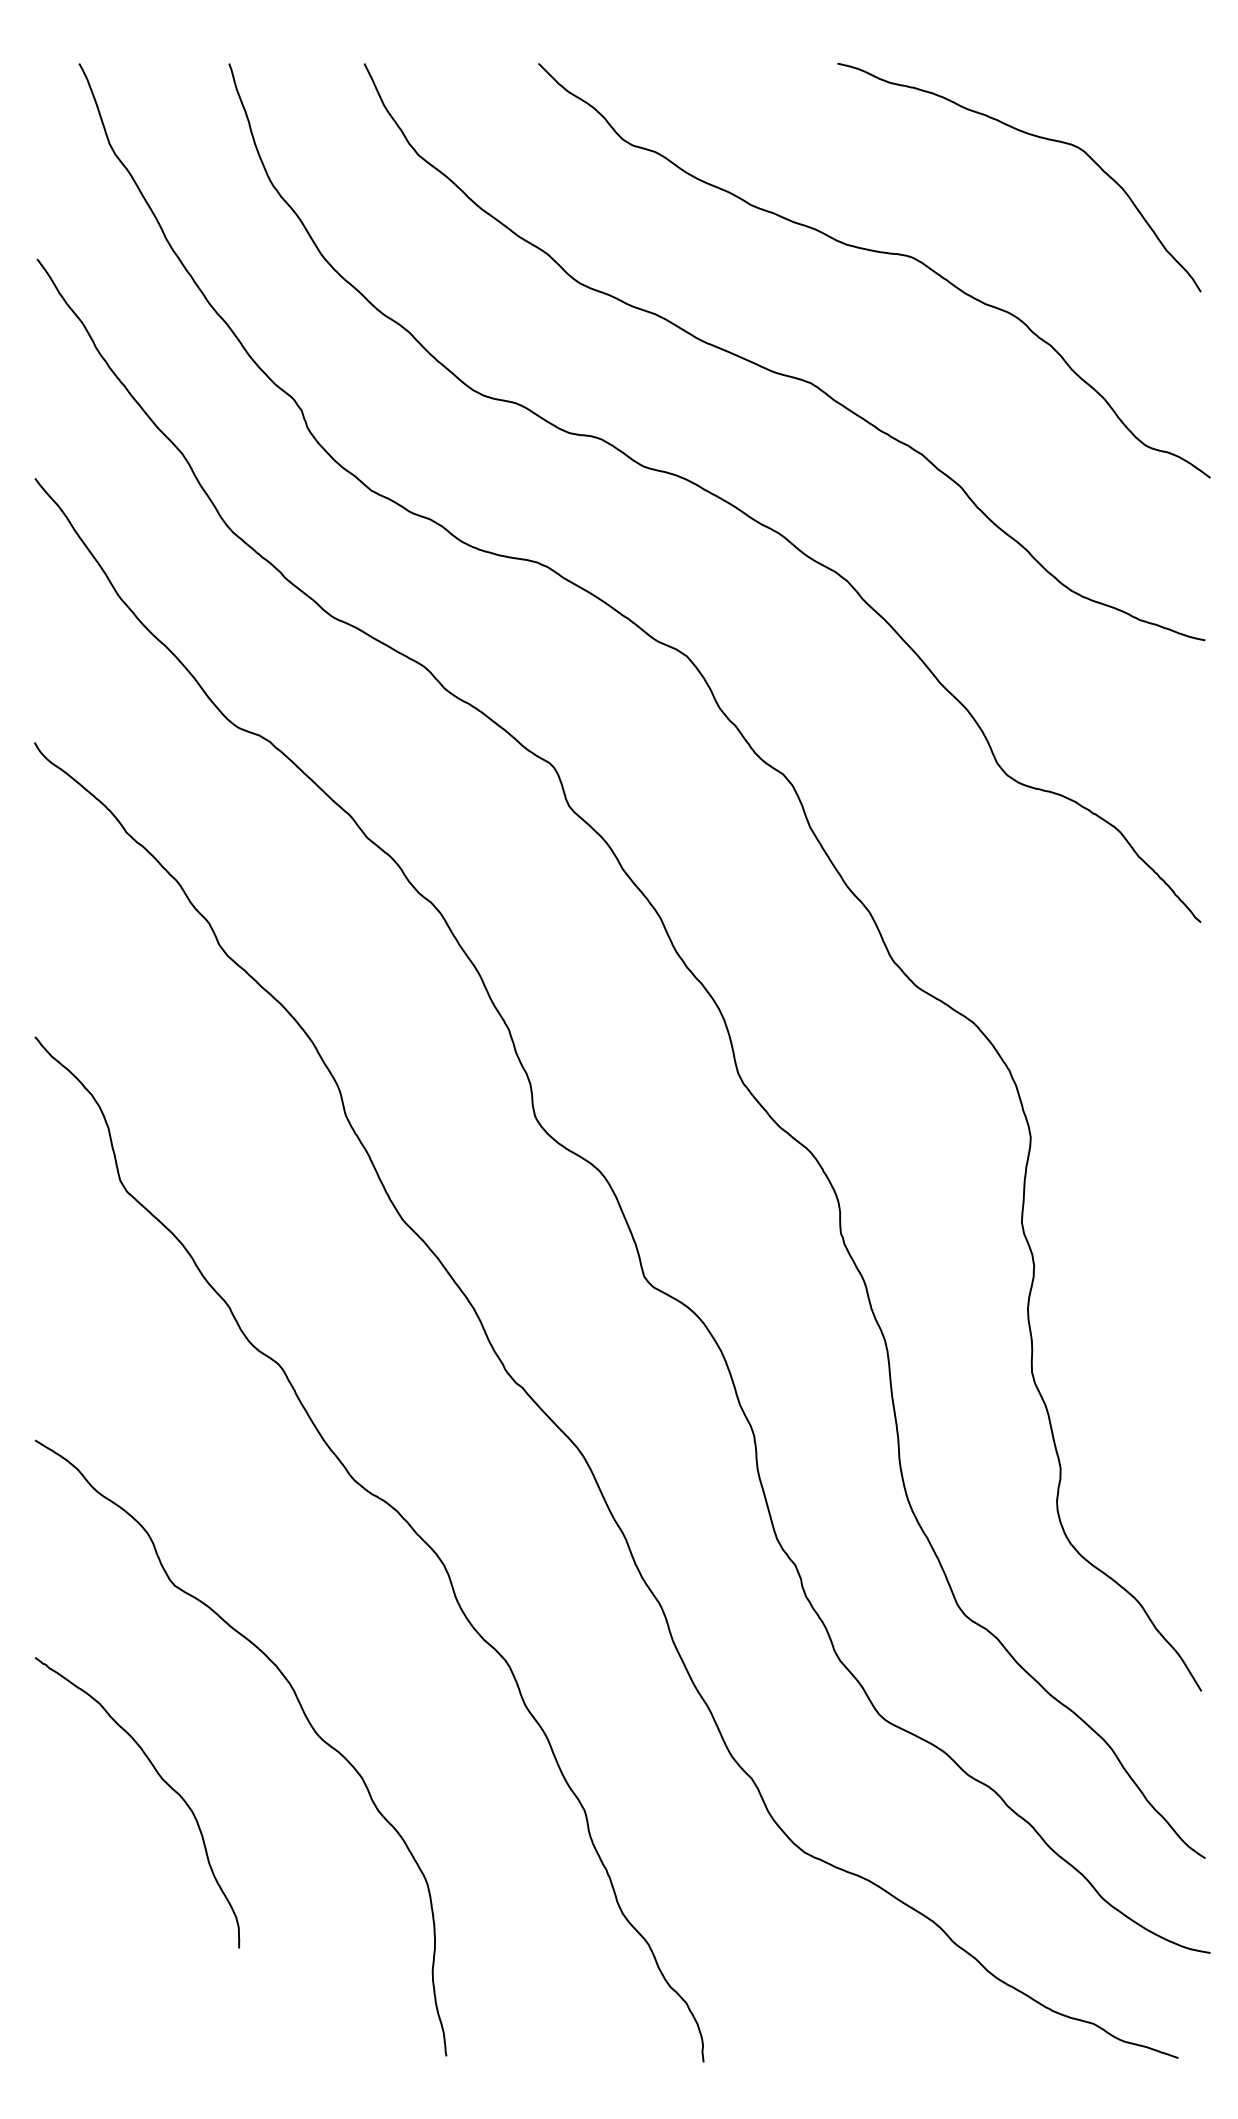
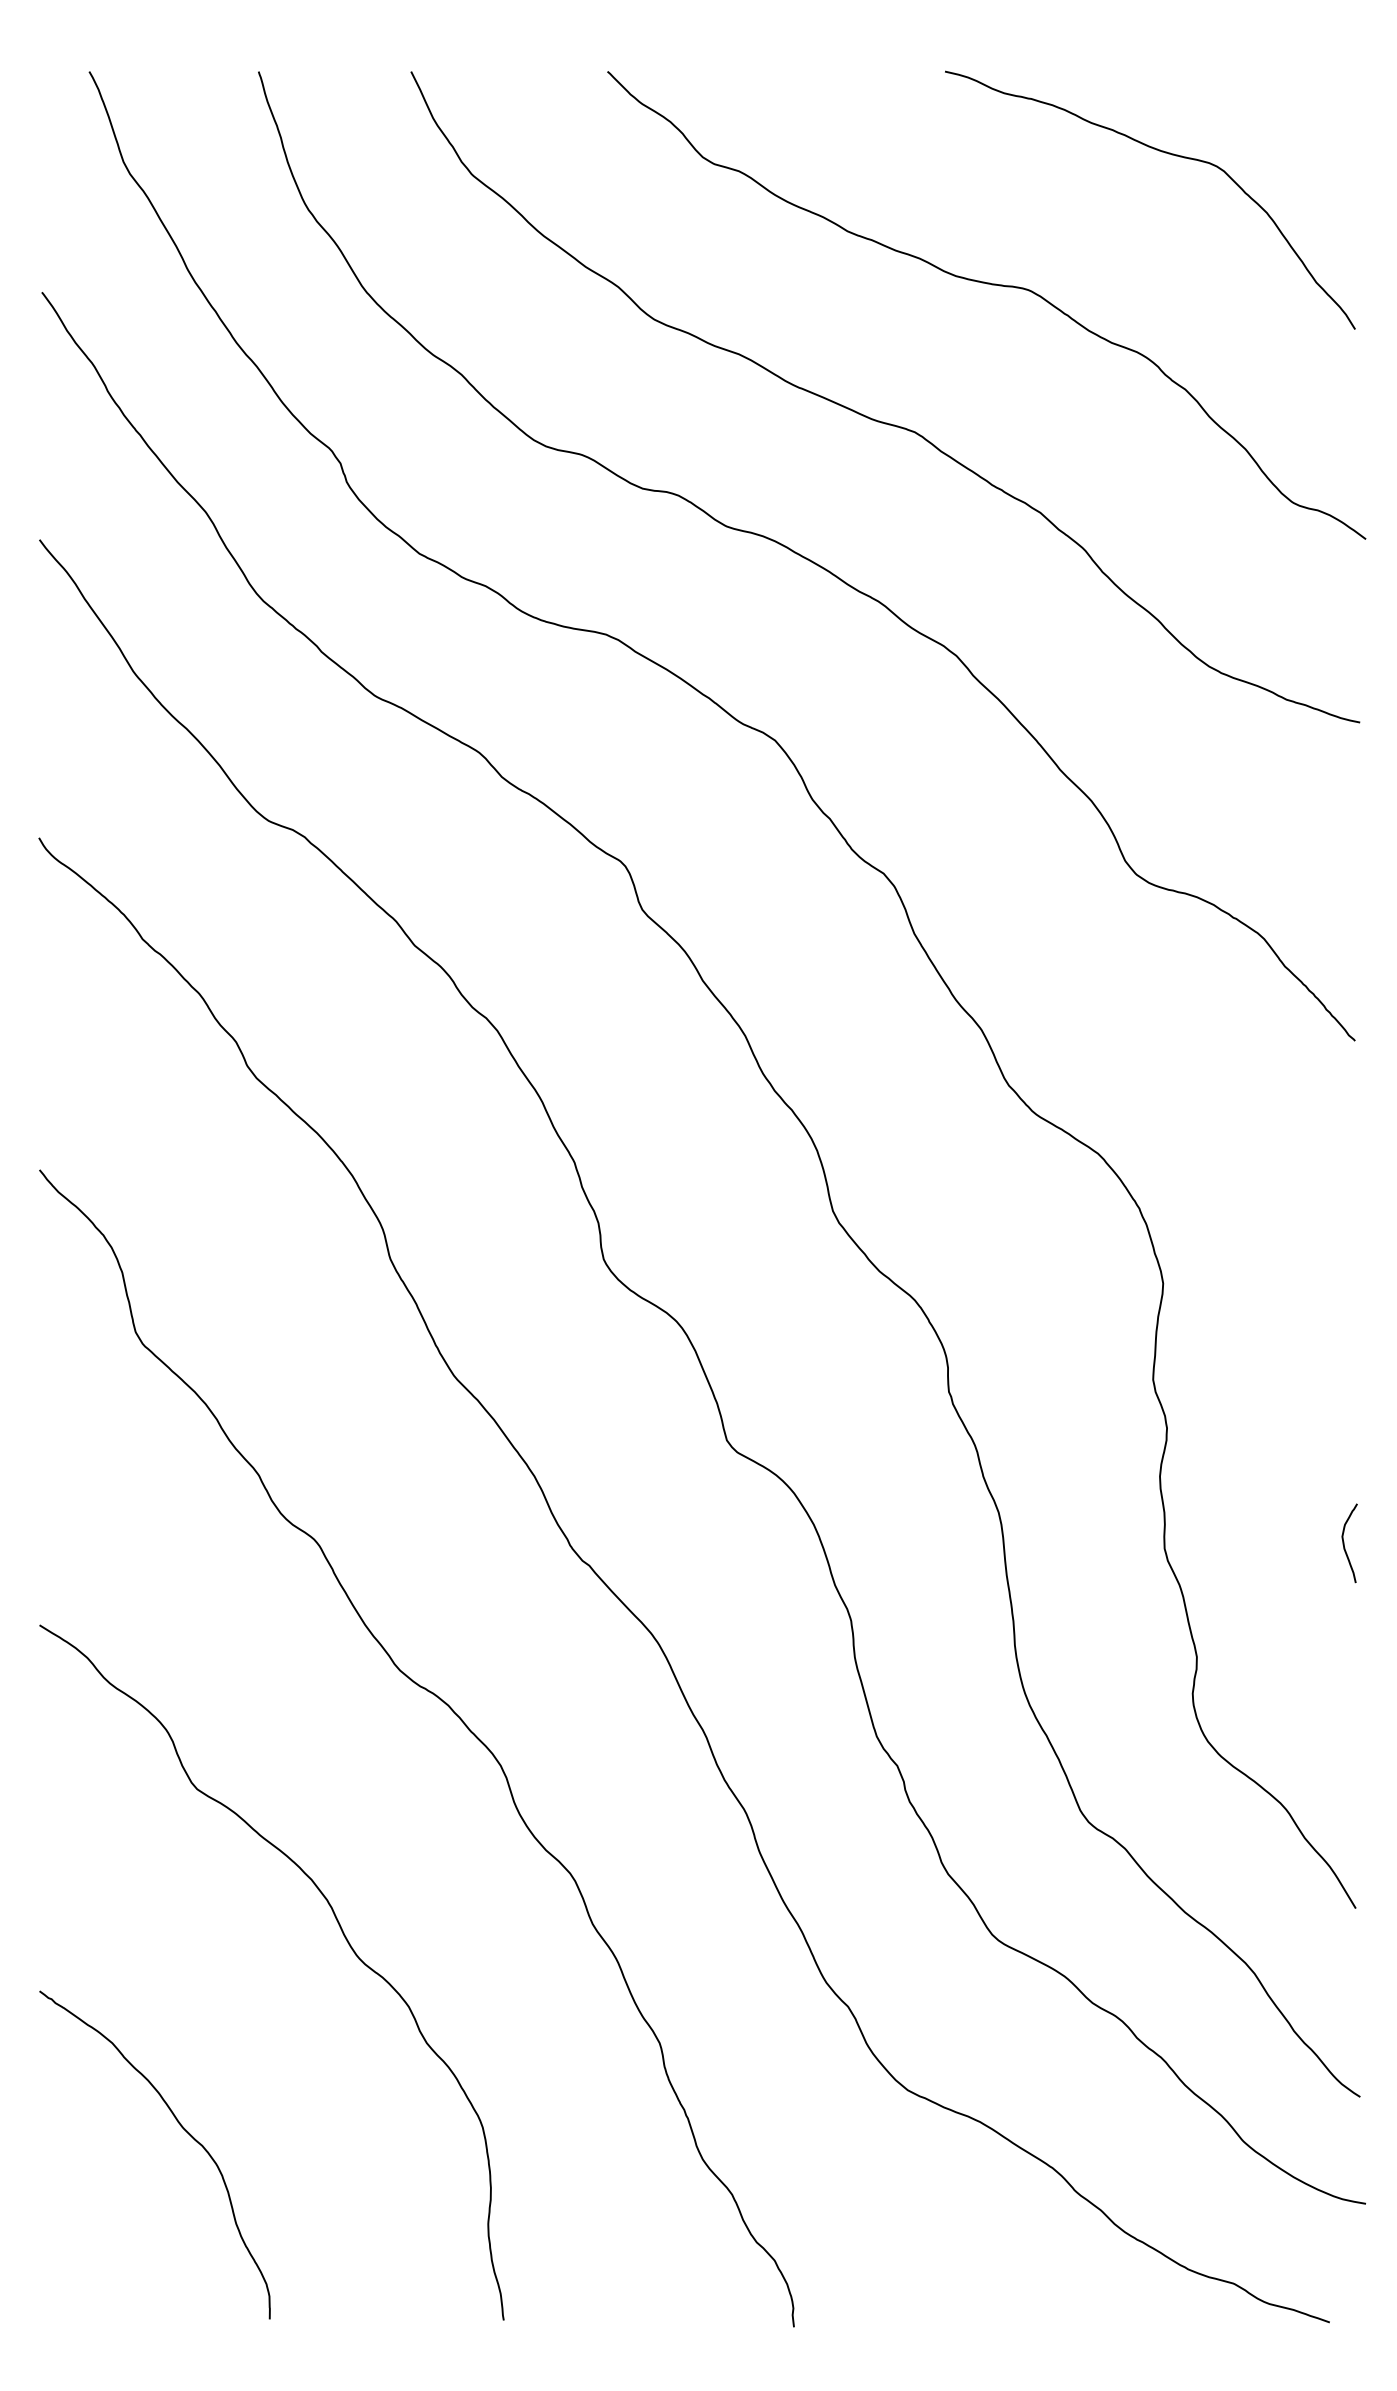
curve: (1191, 1367) -> (1344, 1543), added
curve: (160, 1778) -> (181, 2127), moved

